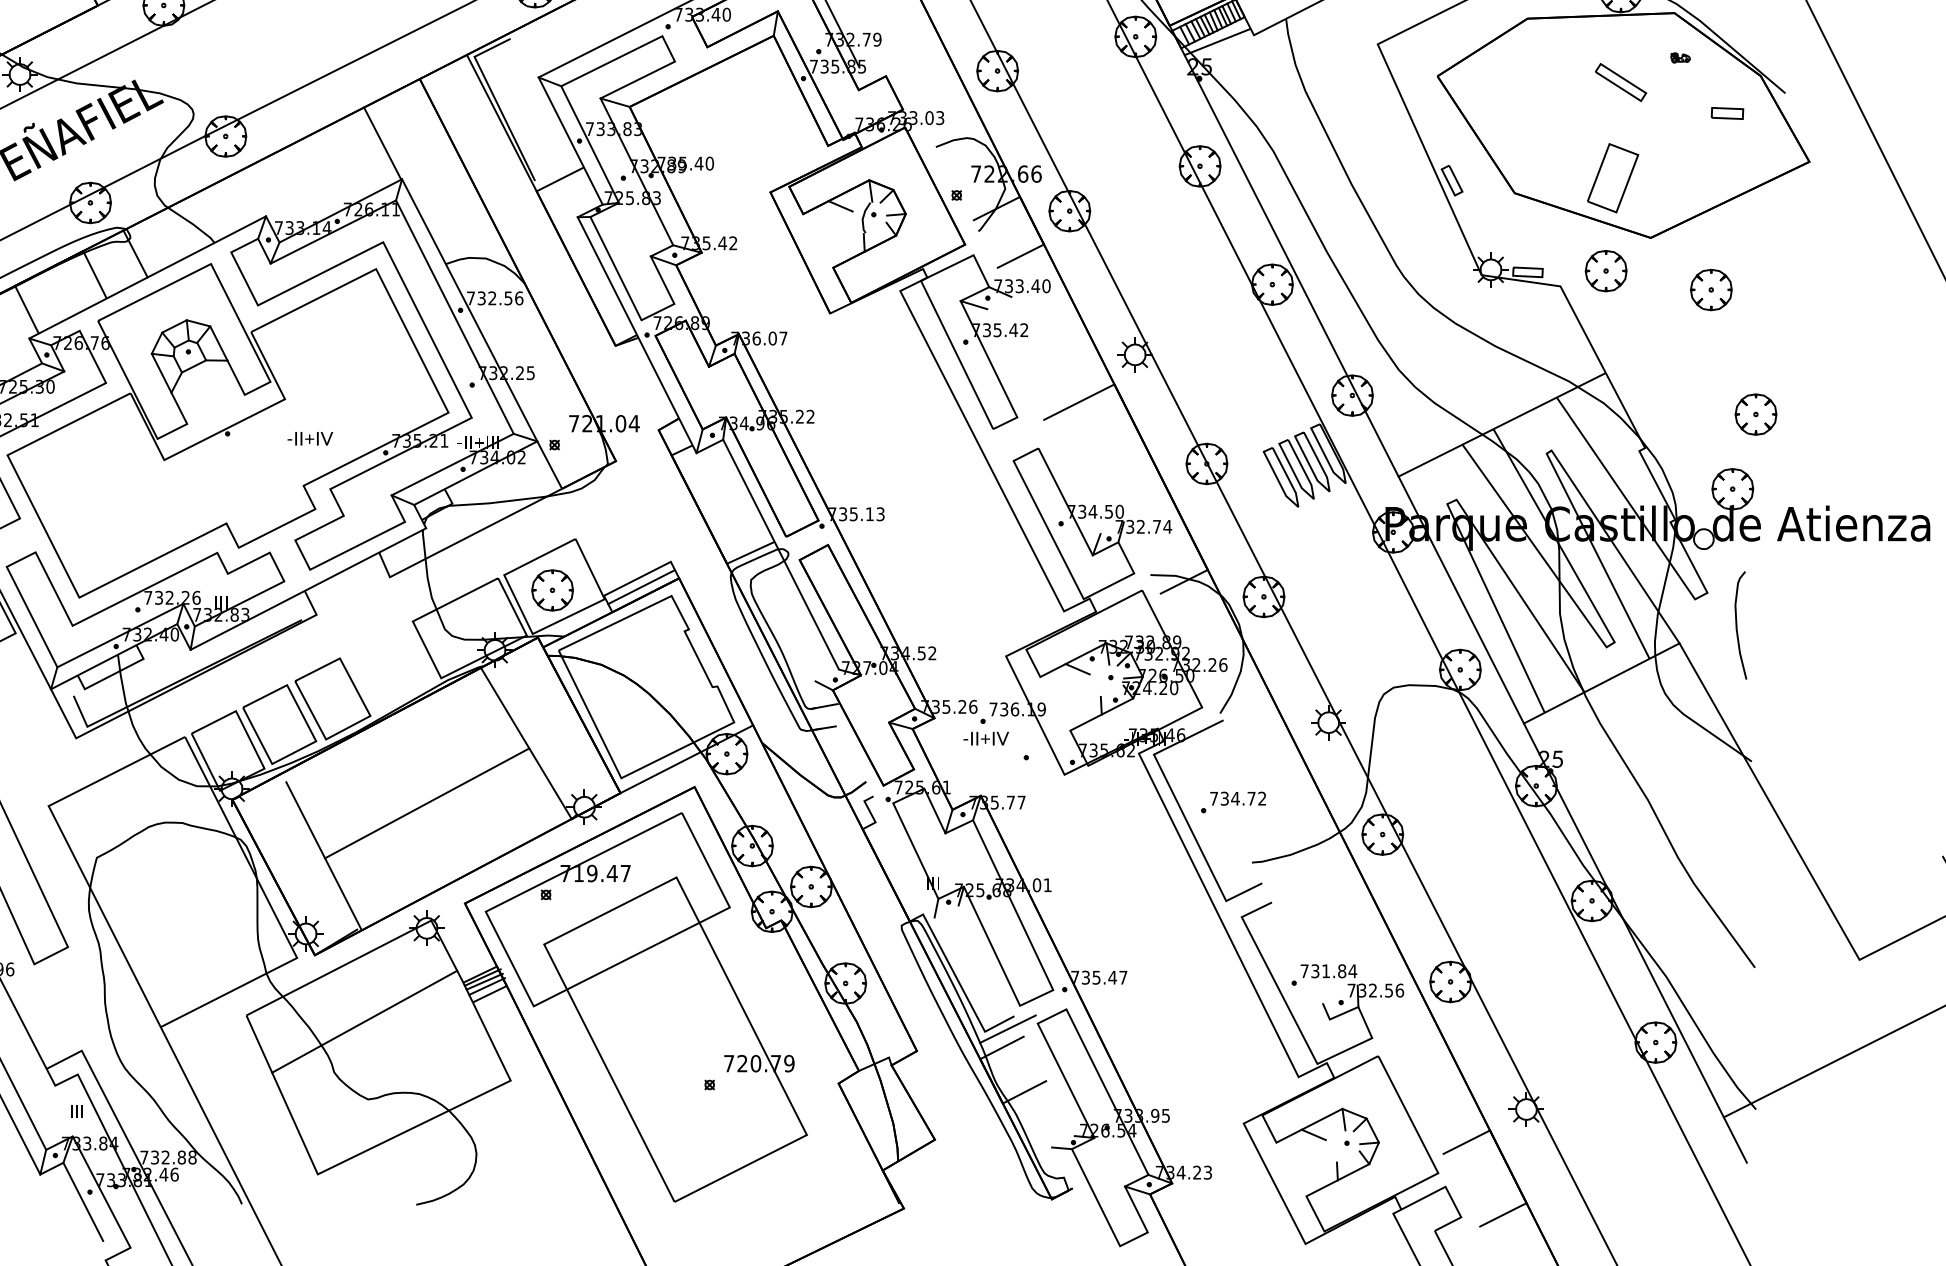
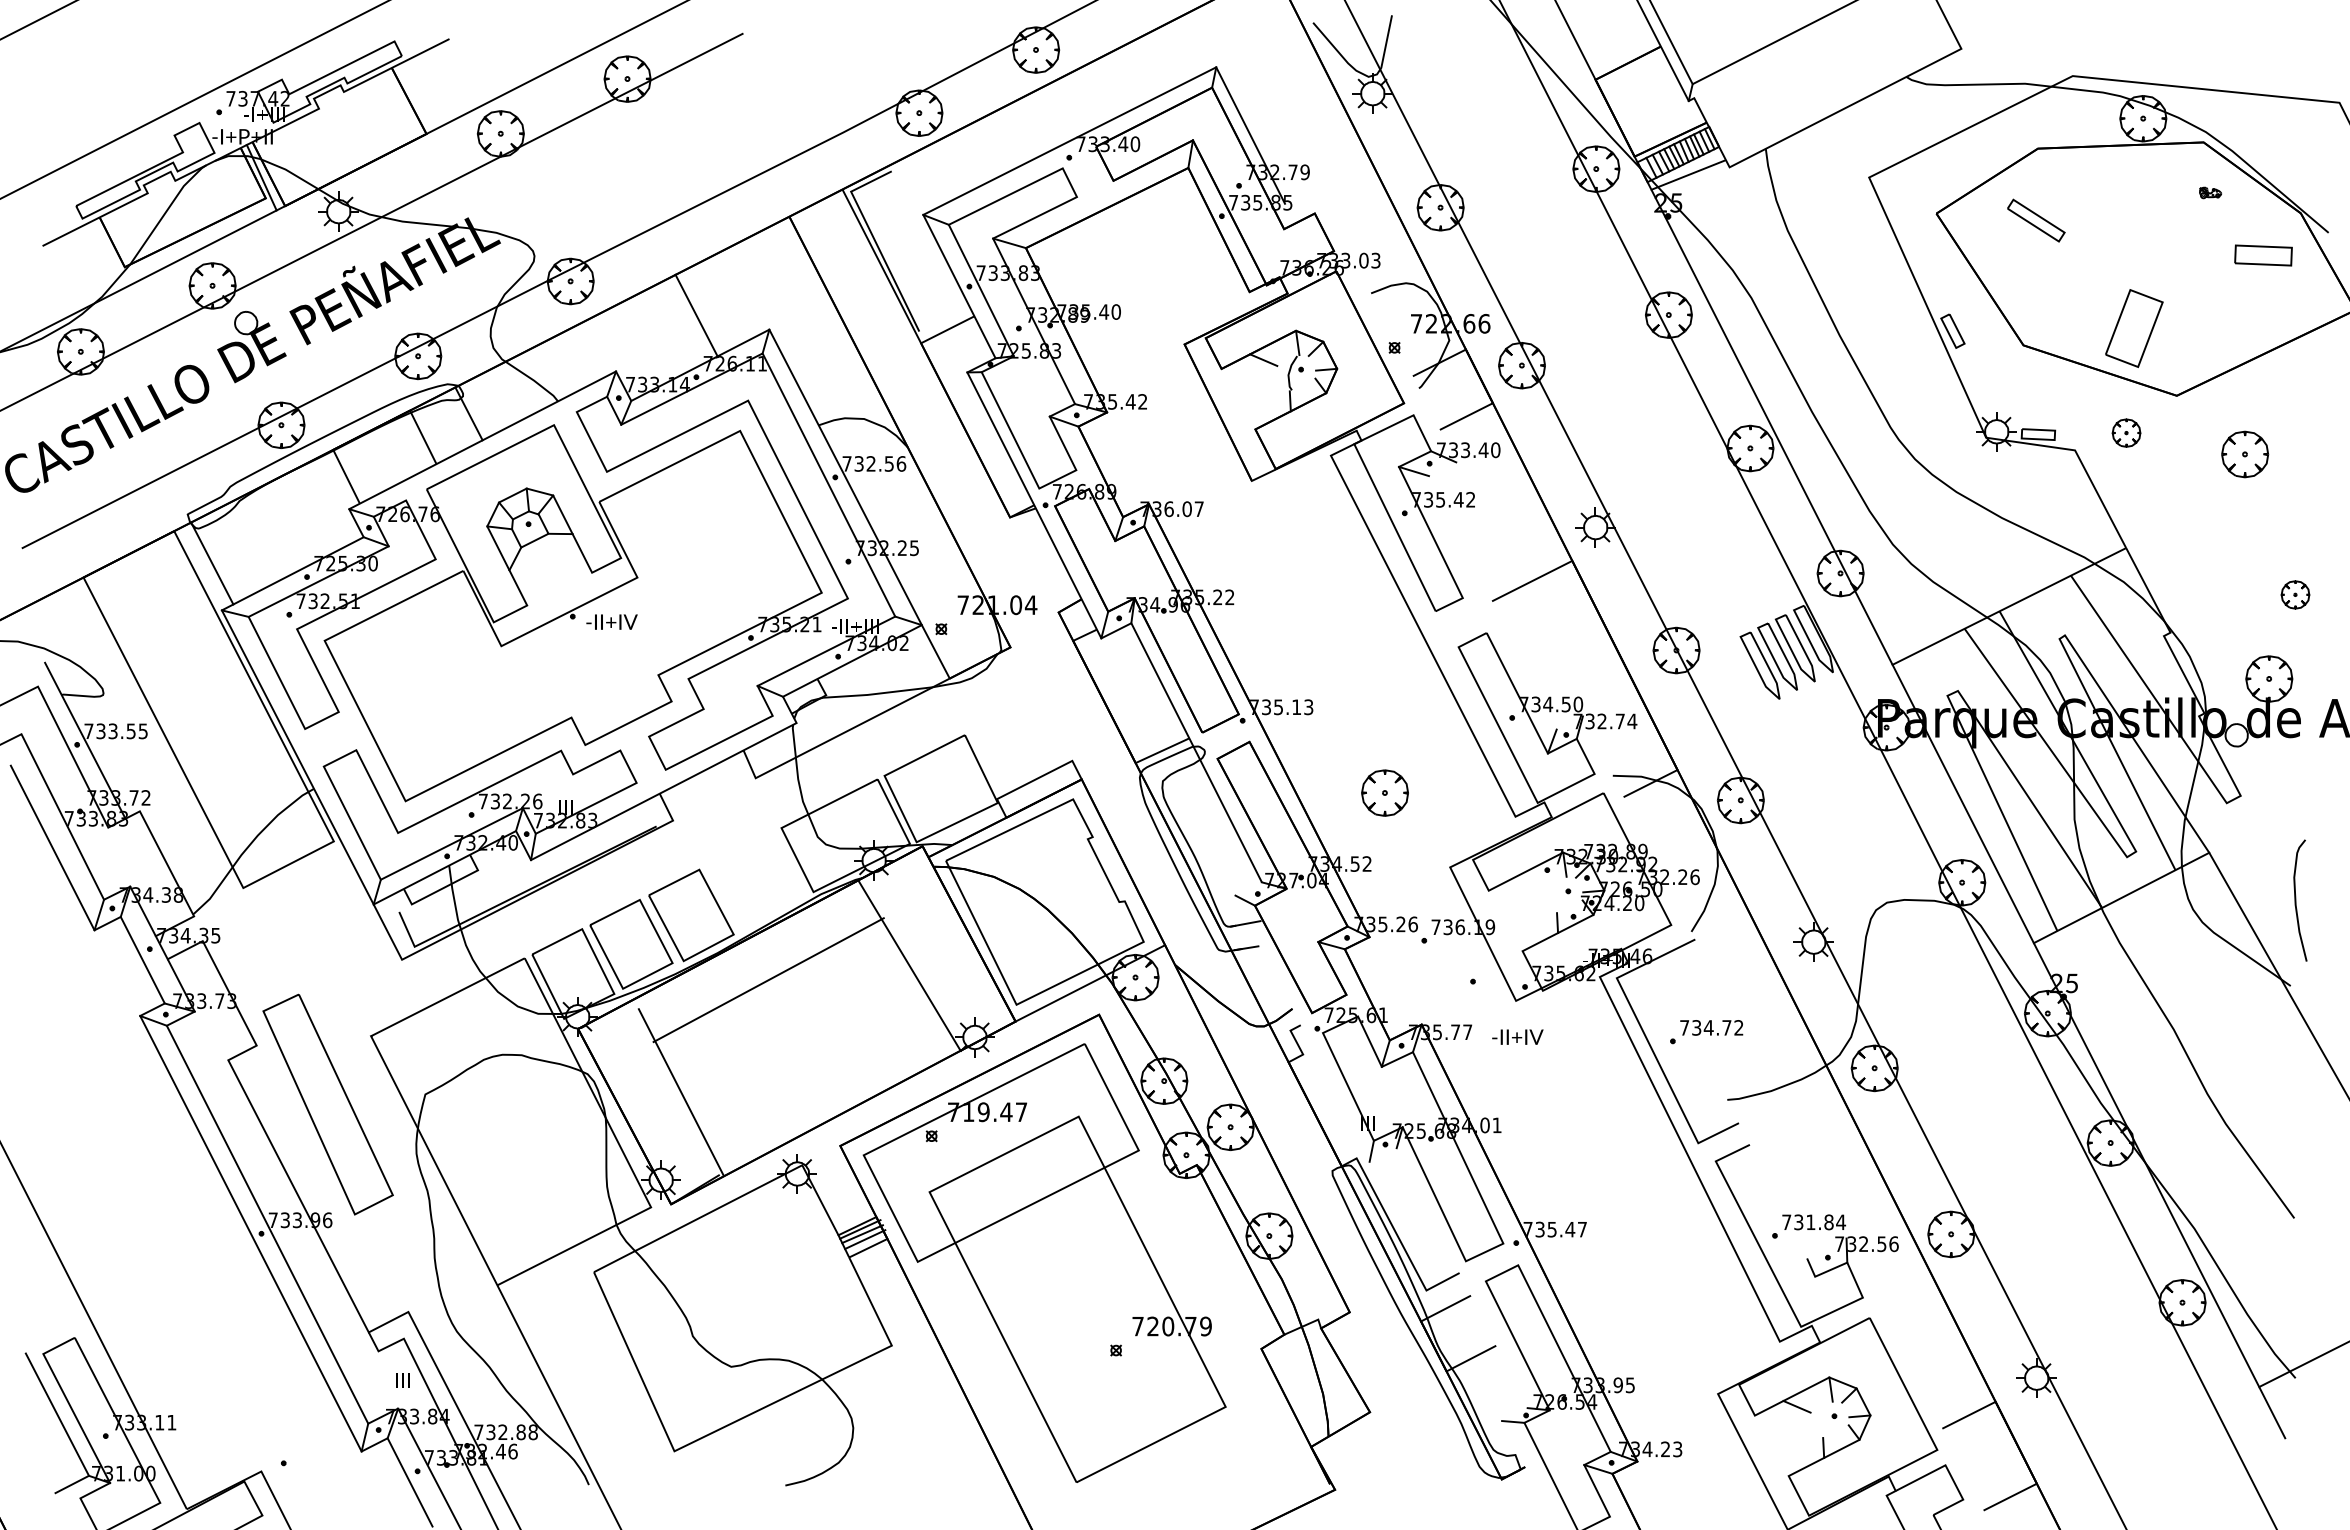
part: (1621, 82) -> (2036, 220), moved
part: (1726, 113) -> (2262, 255), size x1.6
line: (382, 143) -> (696, 315), moved
part: (1606, 270) -> (2126, 432), size x0.6
part: (1756, 414) -> (2295, 594), size x0.6
text: (309, 438) -> (611, 621), moved
line: (641, 587) -> (1039, 789), removed
part: (552, 589) -> (1384, 792), moved
curve: (1737, 625) -> (2296, 900), moved
line: (1077, 668) -> (1530, 881), removed
text: (985, 738) -> (1517, 1036), moved
line: (427, 803) -> (768, 980), moved
line: (364, 1021) -> (726, 1278), removed
line: (1007, 1029) -> (1451, 1287), removed

